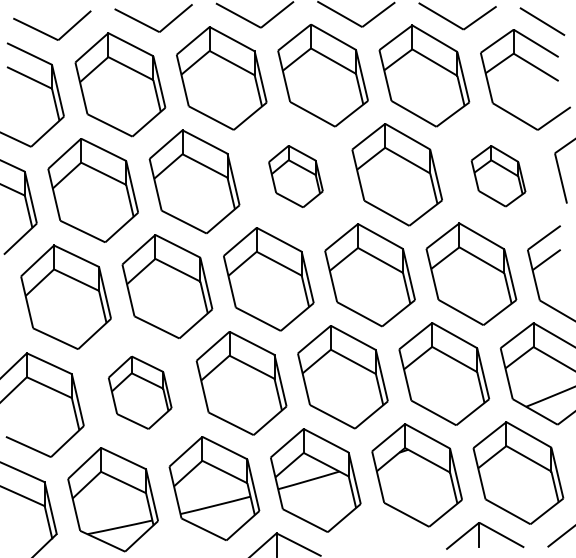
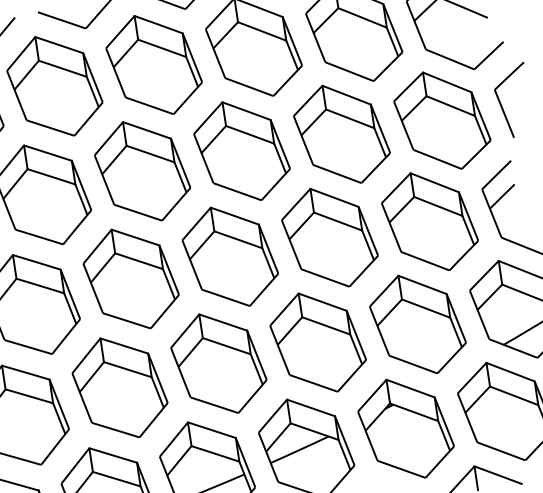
part: (295, 176) -> (241, 151), size x1.67
part: (498, 176) -> (442, 121), size x1.67
part: (139, 392) -> (119, 387), size x1.43

